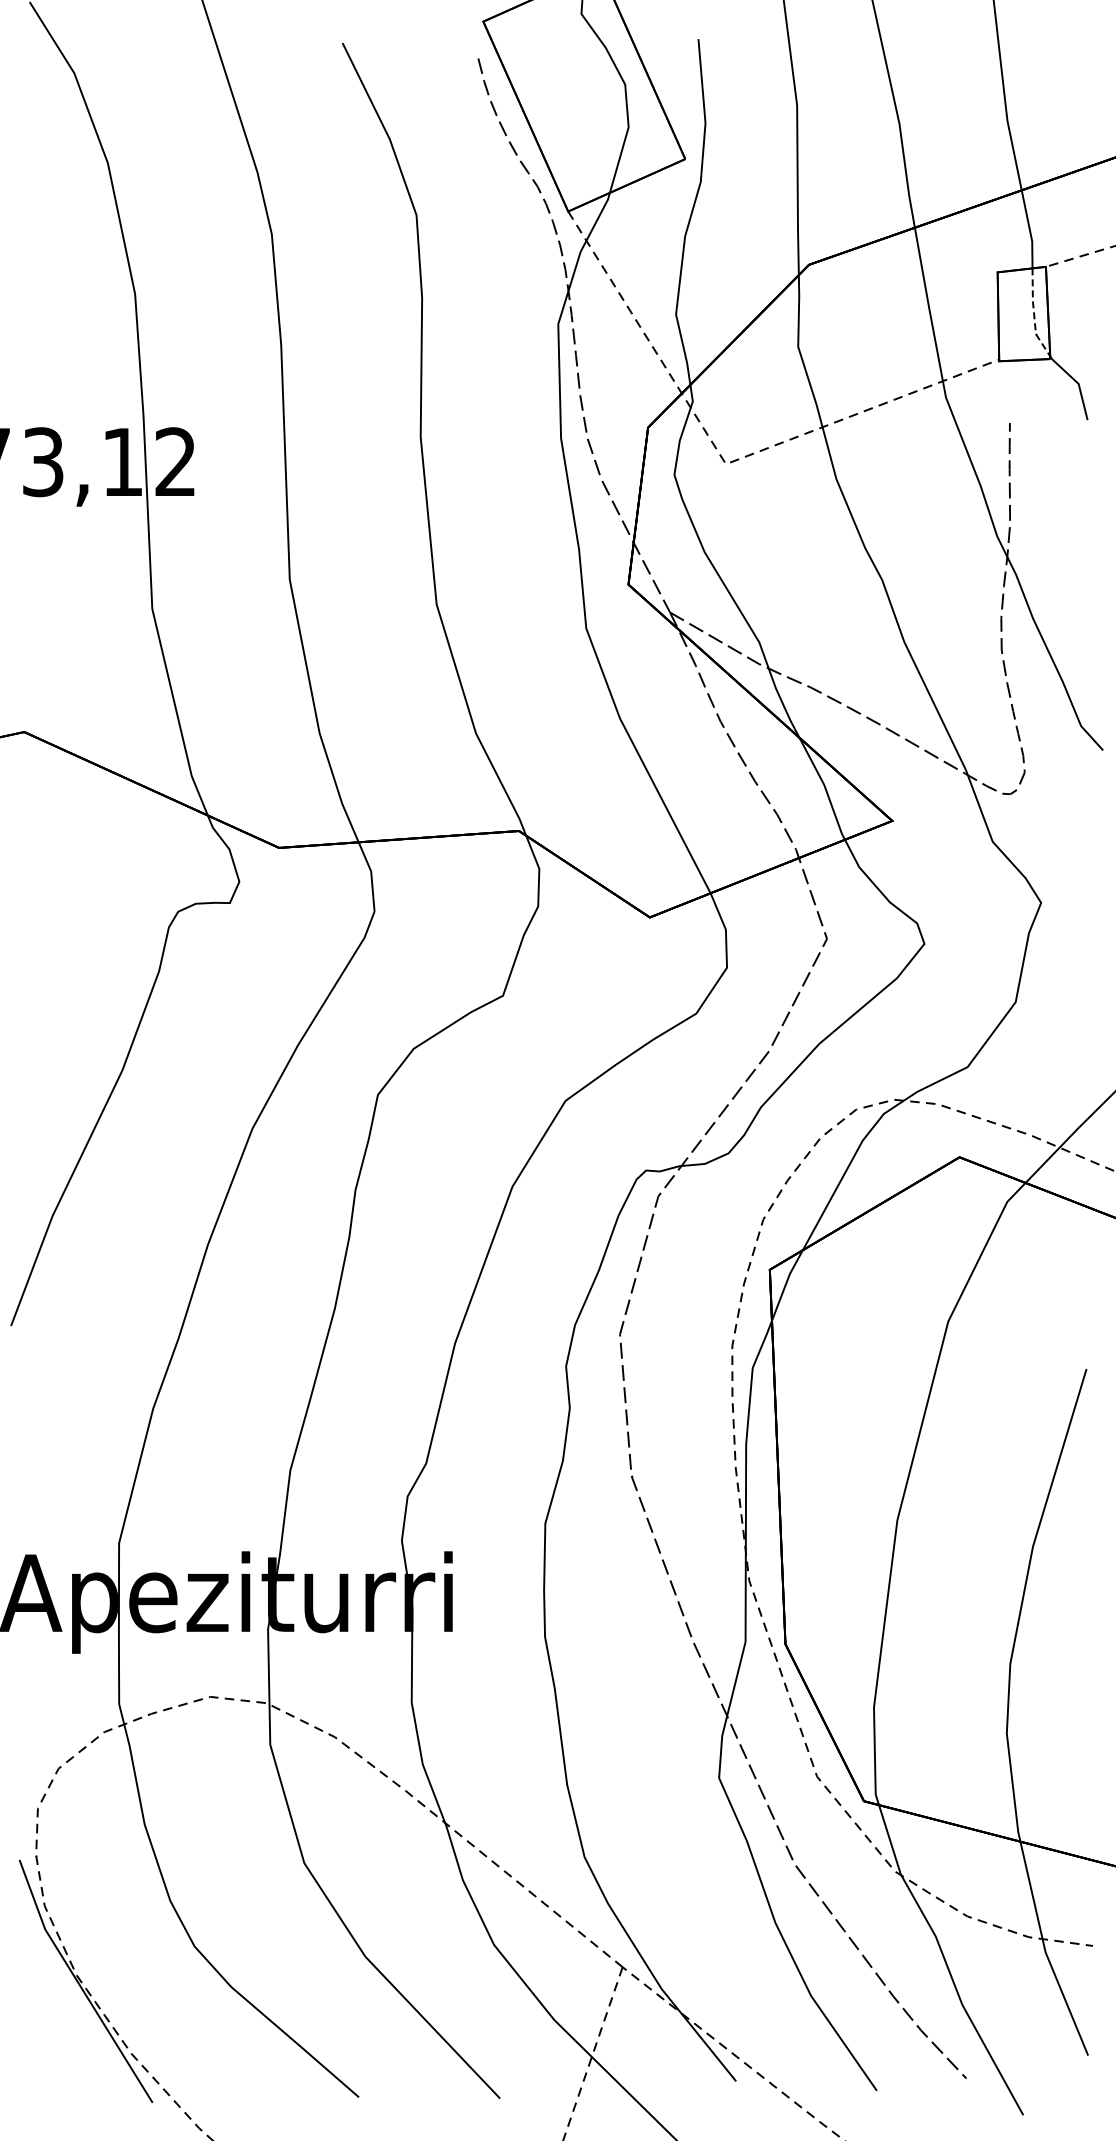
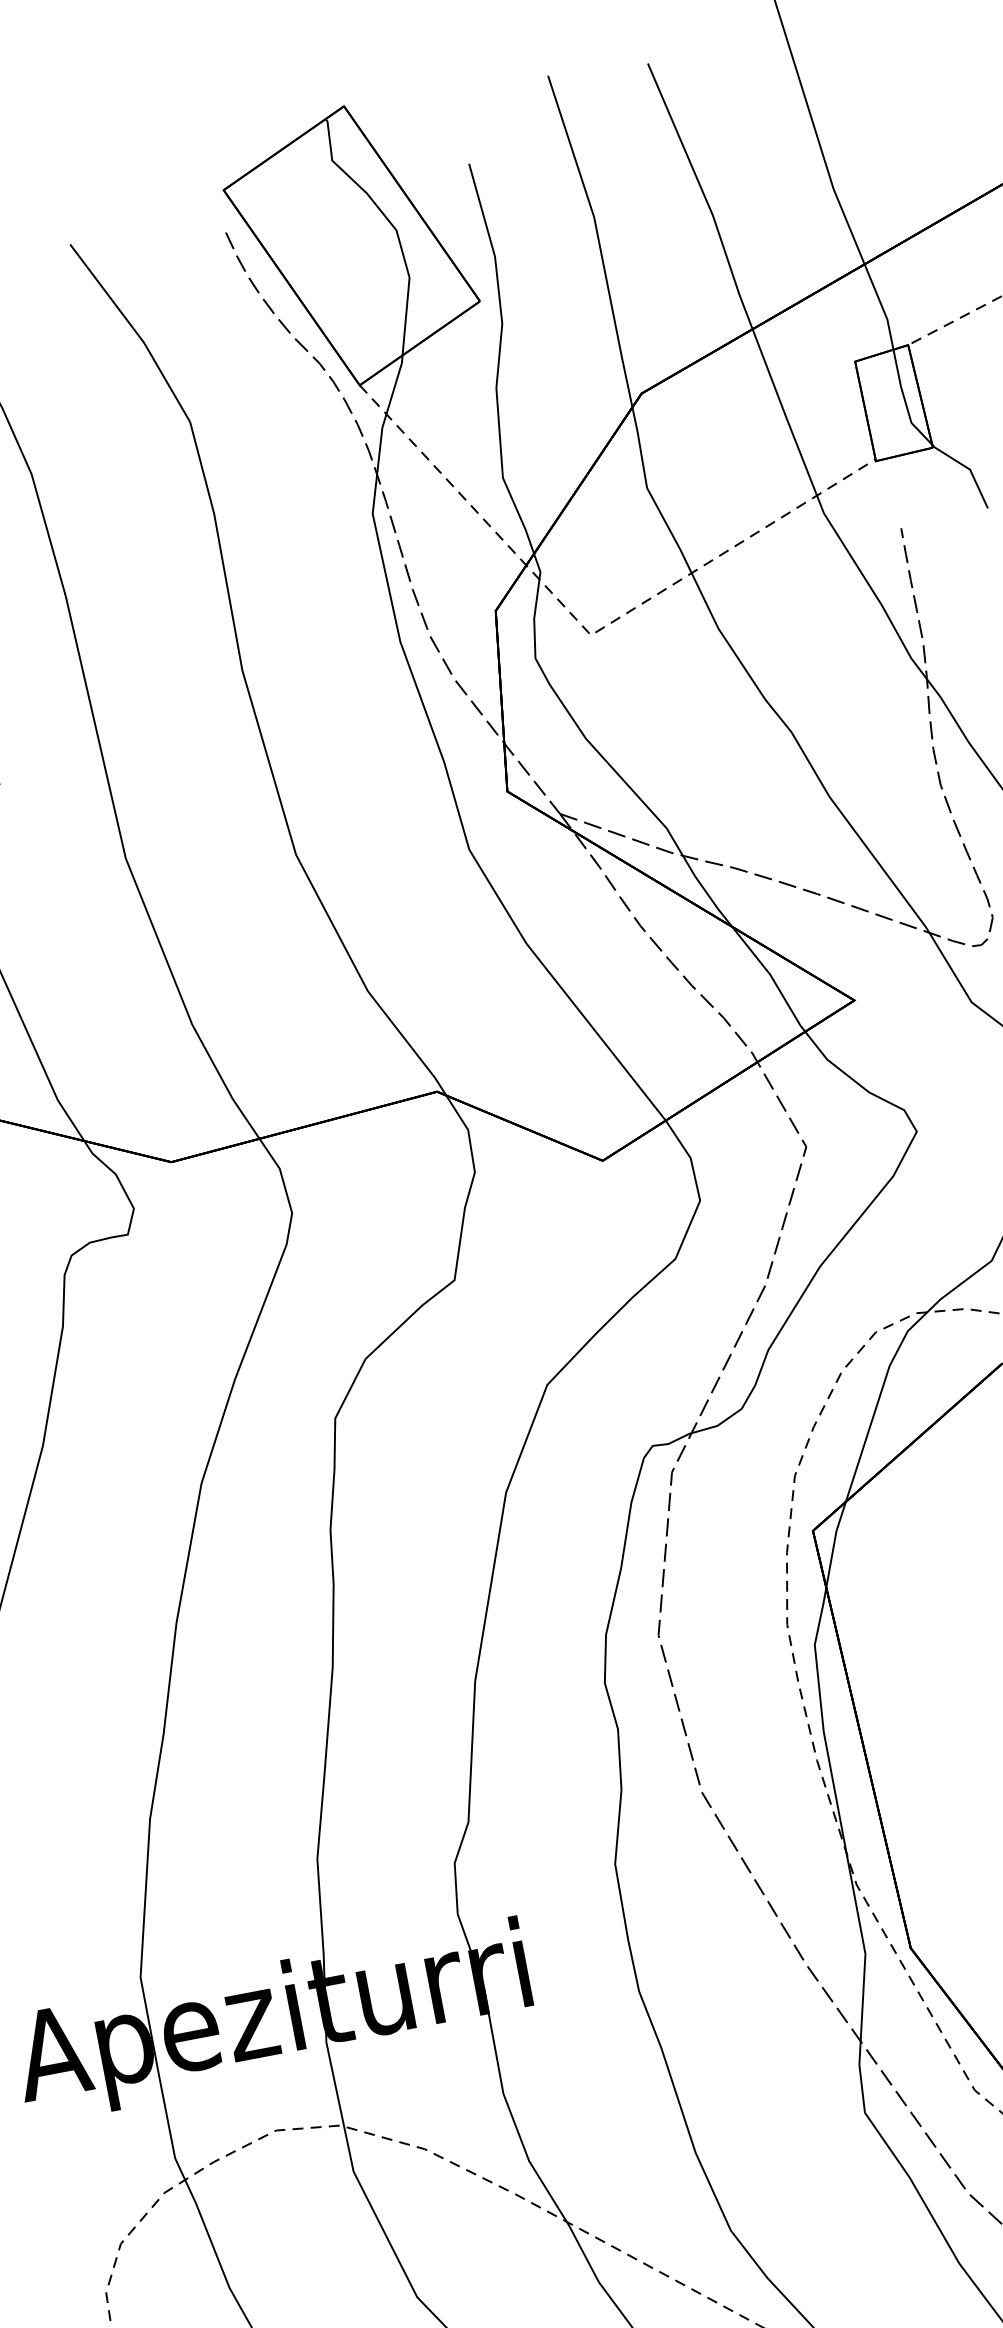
line: (1034, 314) -> (905, 401), dashed -> solid

